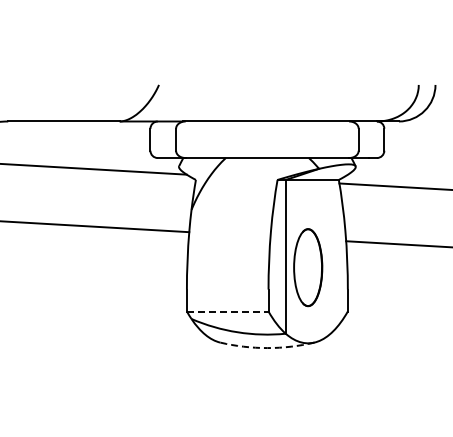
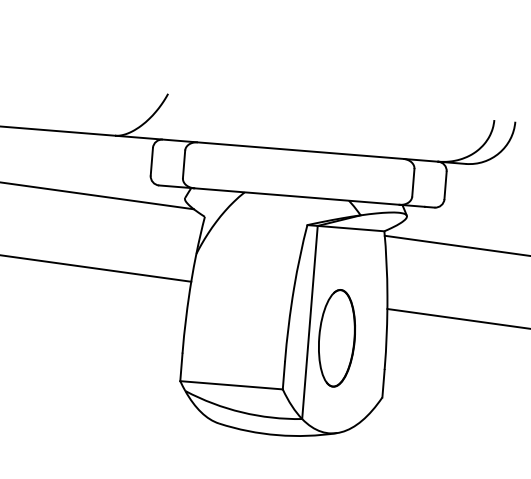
line: (227, 311) -> (231, 385), dashed -> solid
arc: (267, 348) -> (277, 435), dashed -> solid

